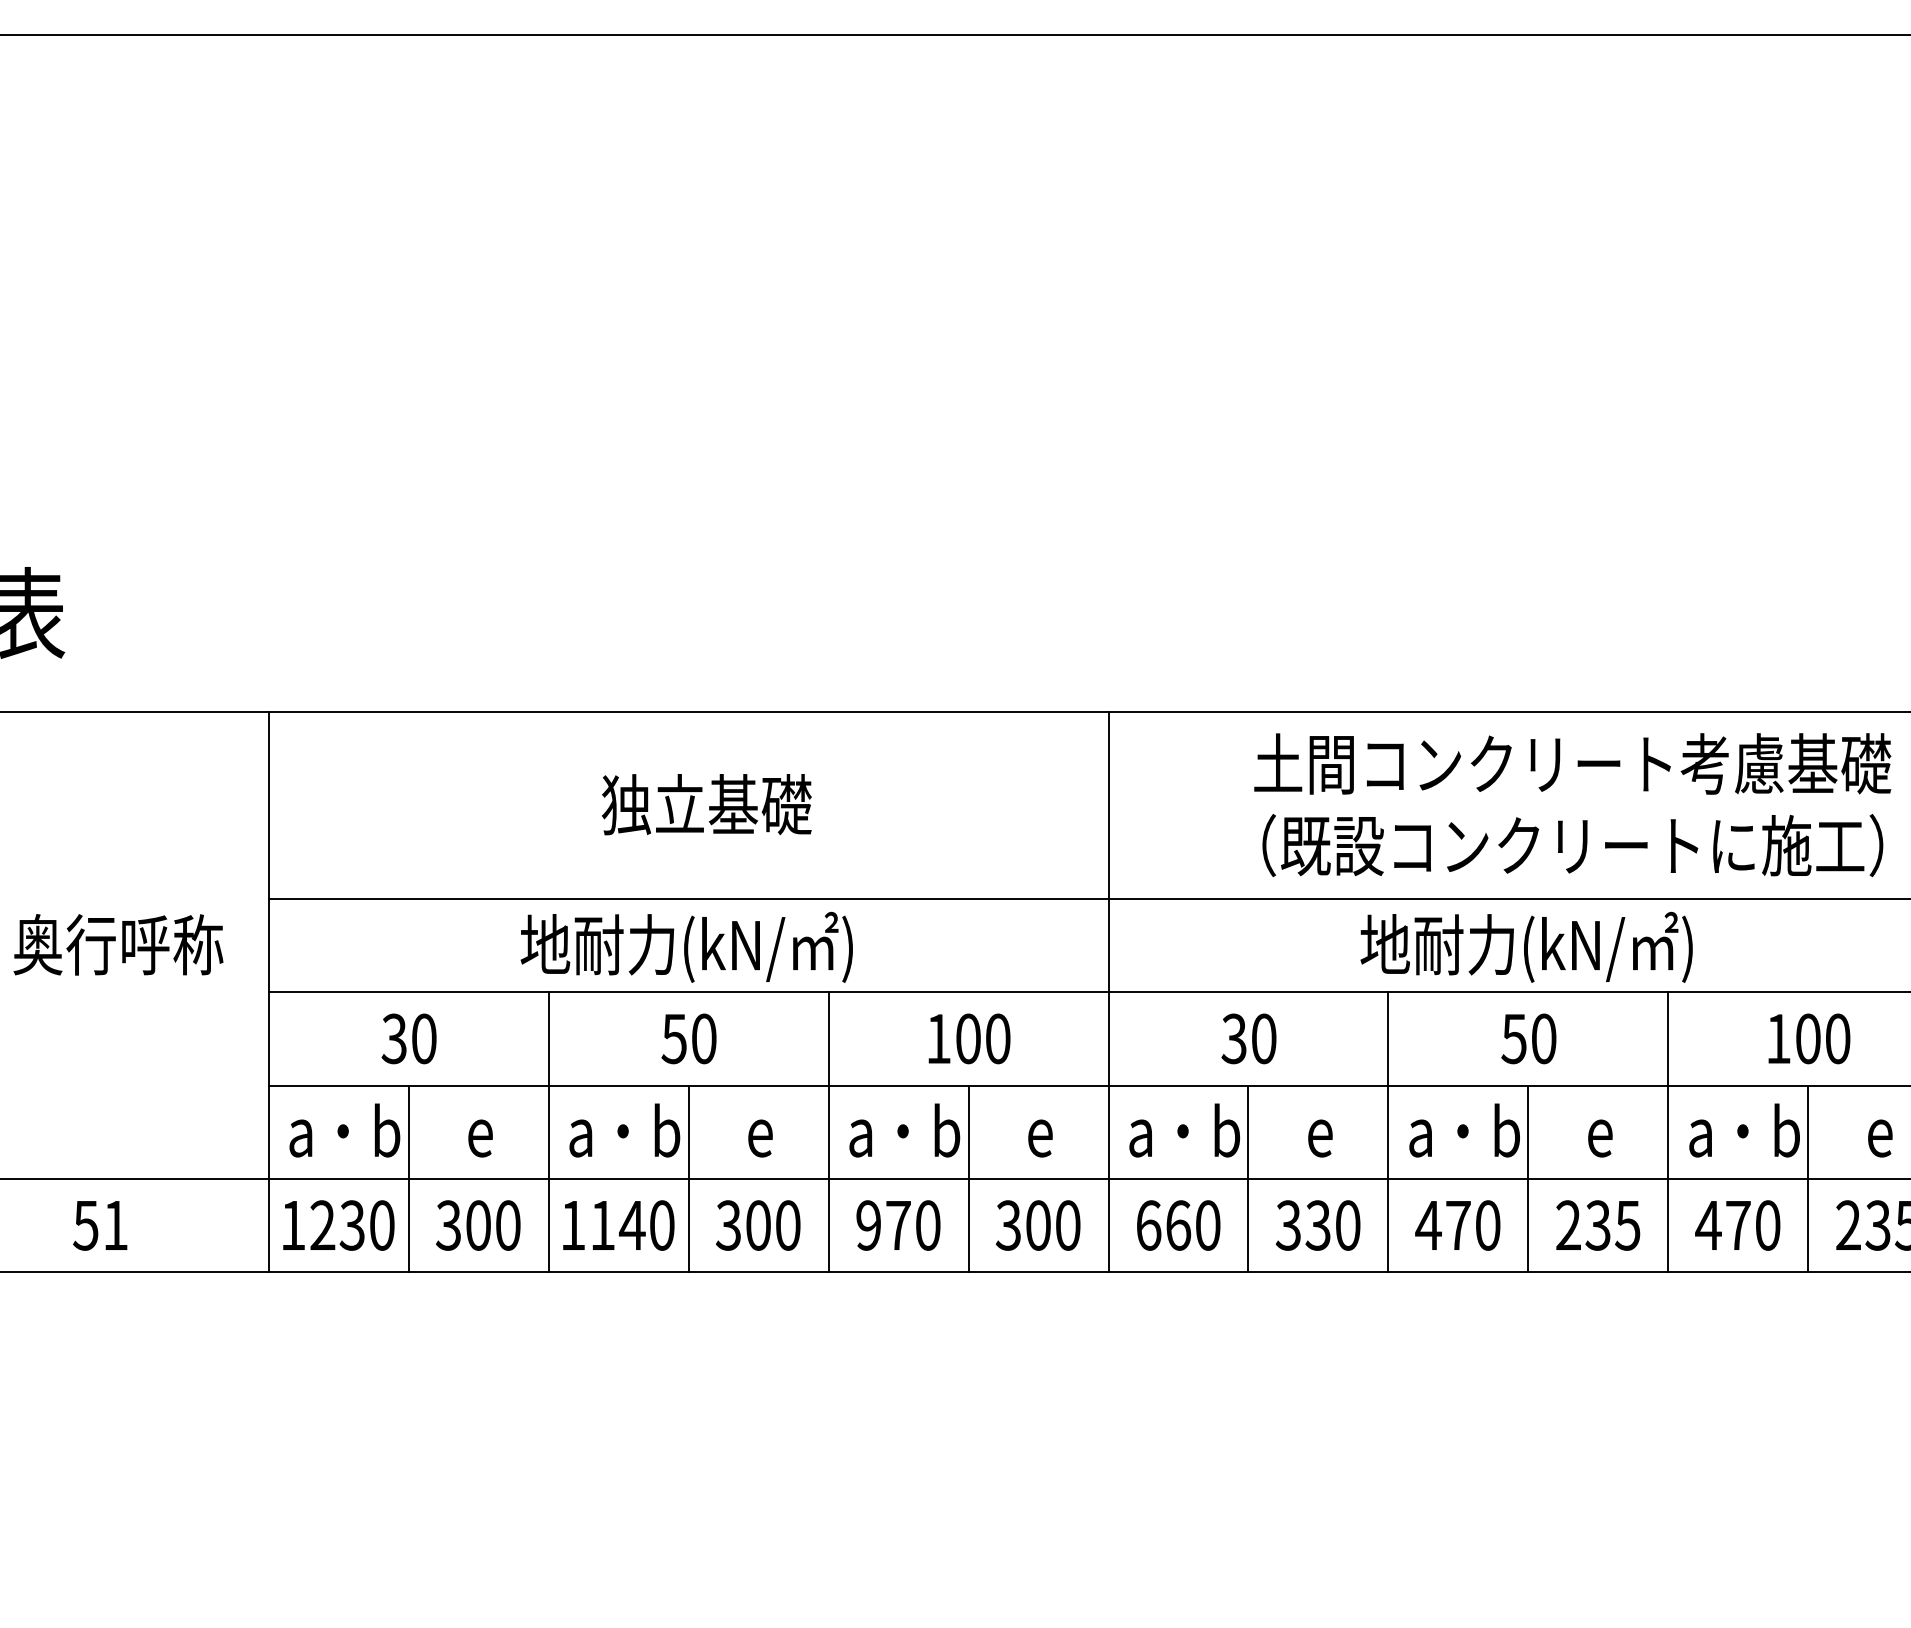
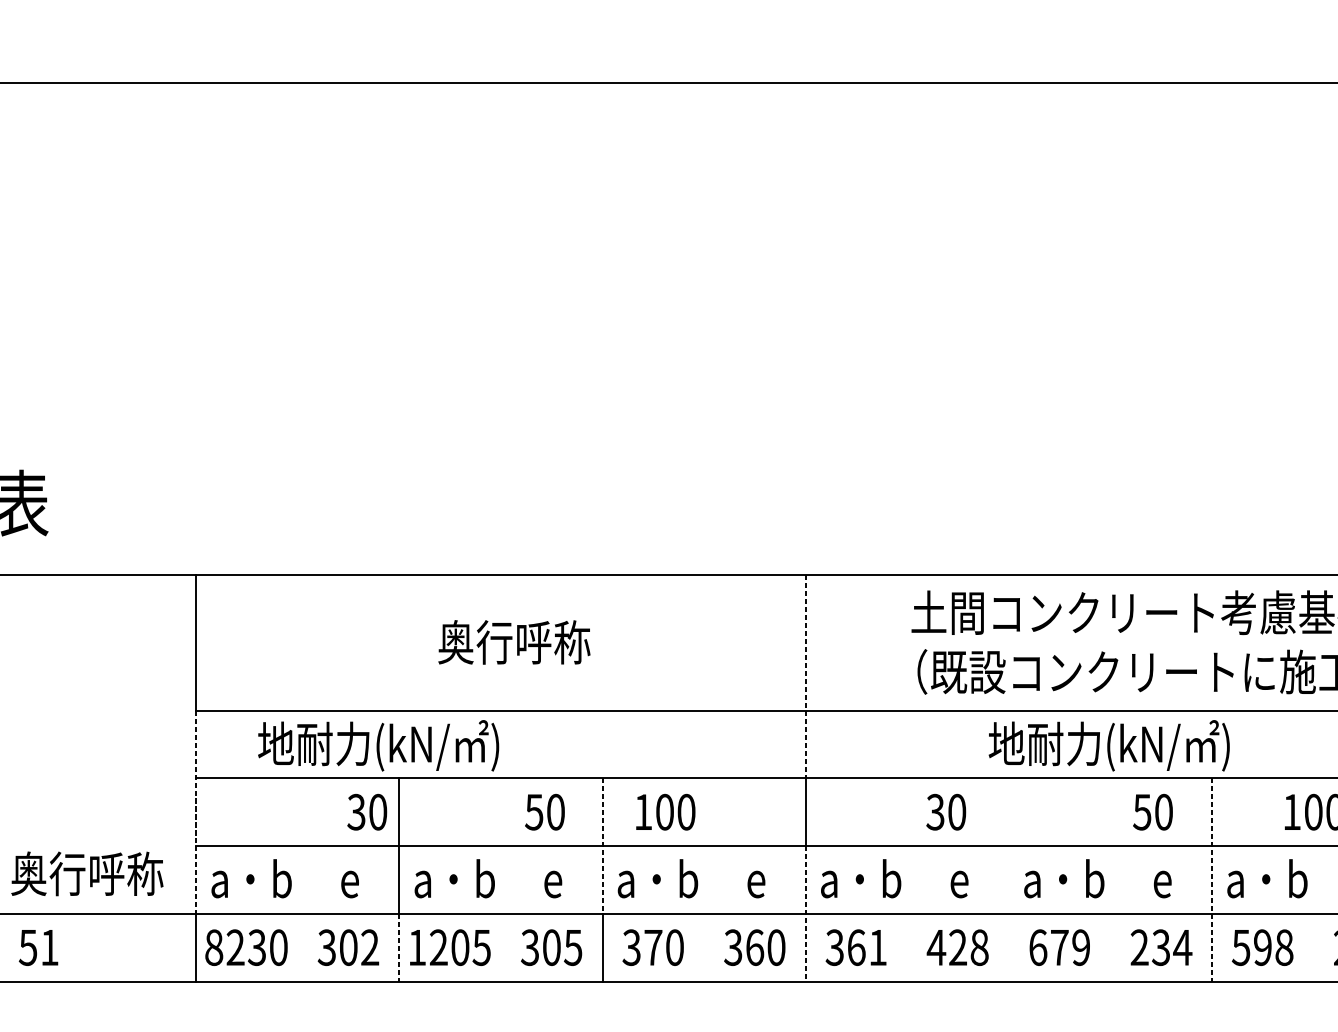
text: (706, 804) -> (514, 642), 独立基礎 -> 奥行呼称
line: (1108, 852) -> (805, 676), solid -> dashed
text: (118, 944) -> (87, 873), moved
text: (686, 946) -> (378, 745), moved
line: (268, 1038) -> (196, 811), solid -> dashed
text: (408, 1038) -> (366, 811), moved
text: (688, 1038) -> (544, 811), moved
text: (969, 1038) -> (665, 811), moved
text: (1248, 1038) -> (945, 811), moved
text: (1528, 1038) -> (1152, 811), moved
line: (828, 1086) -> (602, 846), solid -> dashed
line: (1388, 1132) -> (1008, 880), removed
line: (1668, 1132) -> (1212, 880), solid -> dashed
line: (408, 1178) -> (297, 913), removed
line: (688, 1178) -> (501, 913), removed
line: (968, 1178) -> (704, 913), removed
line: (1248, 1178) -> (907, 913), removed
line: (1528, 1178) -> (1110, 913), removed
line: (1808, 1178) -> (1313, 913), removed
line: (1108, 1179) -> (805, 914), solid -> dashed
text: (100, 1225) -> (38, 947), moved
text: (293, 1225) -> (214, 947), 1230 -> 8230
text: (507, 1225) -> (369, 947), 300 -> 302
line: (548, 1225) -> (399, 947), solid -> dashed
text: (632, 1225) -> (460, 947), 1140 -> 1205
text: (787, 1225) -> (572, 947), 300 -> 305
text: (867, 1225) -> (630, 947), 970 -> 370
text: (1038, 1225) -> (755, 947), 300 -> 360
text: (1177, 1225) -> (855, 947), 660 -> 361
text: (1317, 1225) -> (957, 947), 330 -> 428
text: (1457, 1225) -> (1059, 947), 470 -> 679
text: (1627, 1225) -> (1182, 947), 235 -> 234
text: (1737, 1225) -> (1262, 947), 470 -> 598

